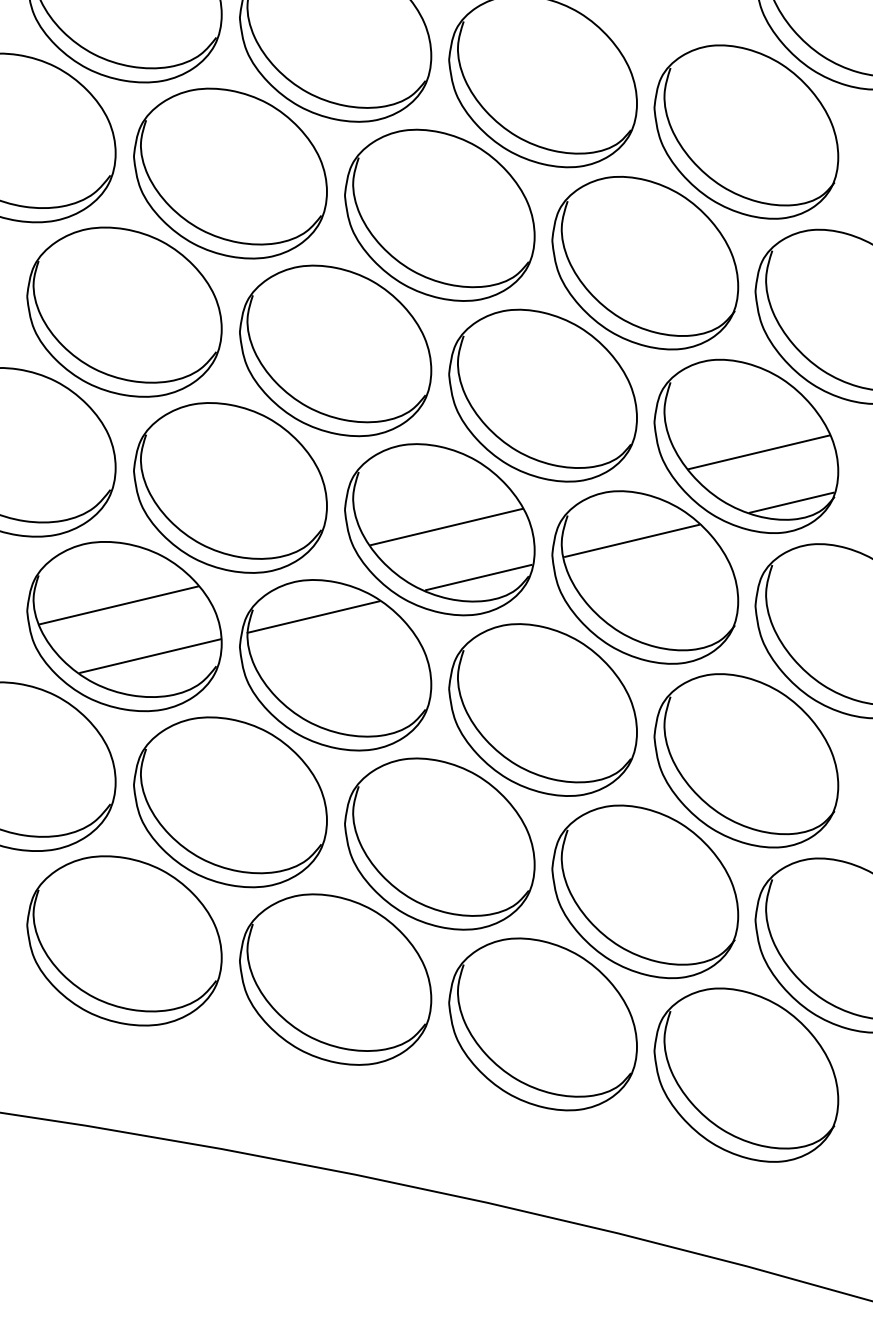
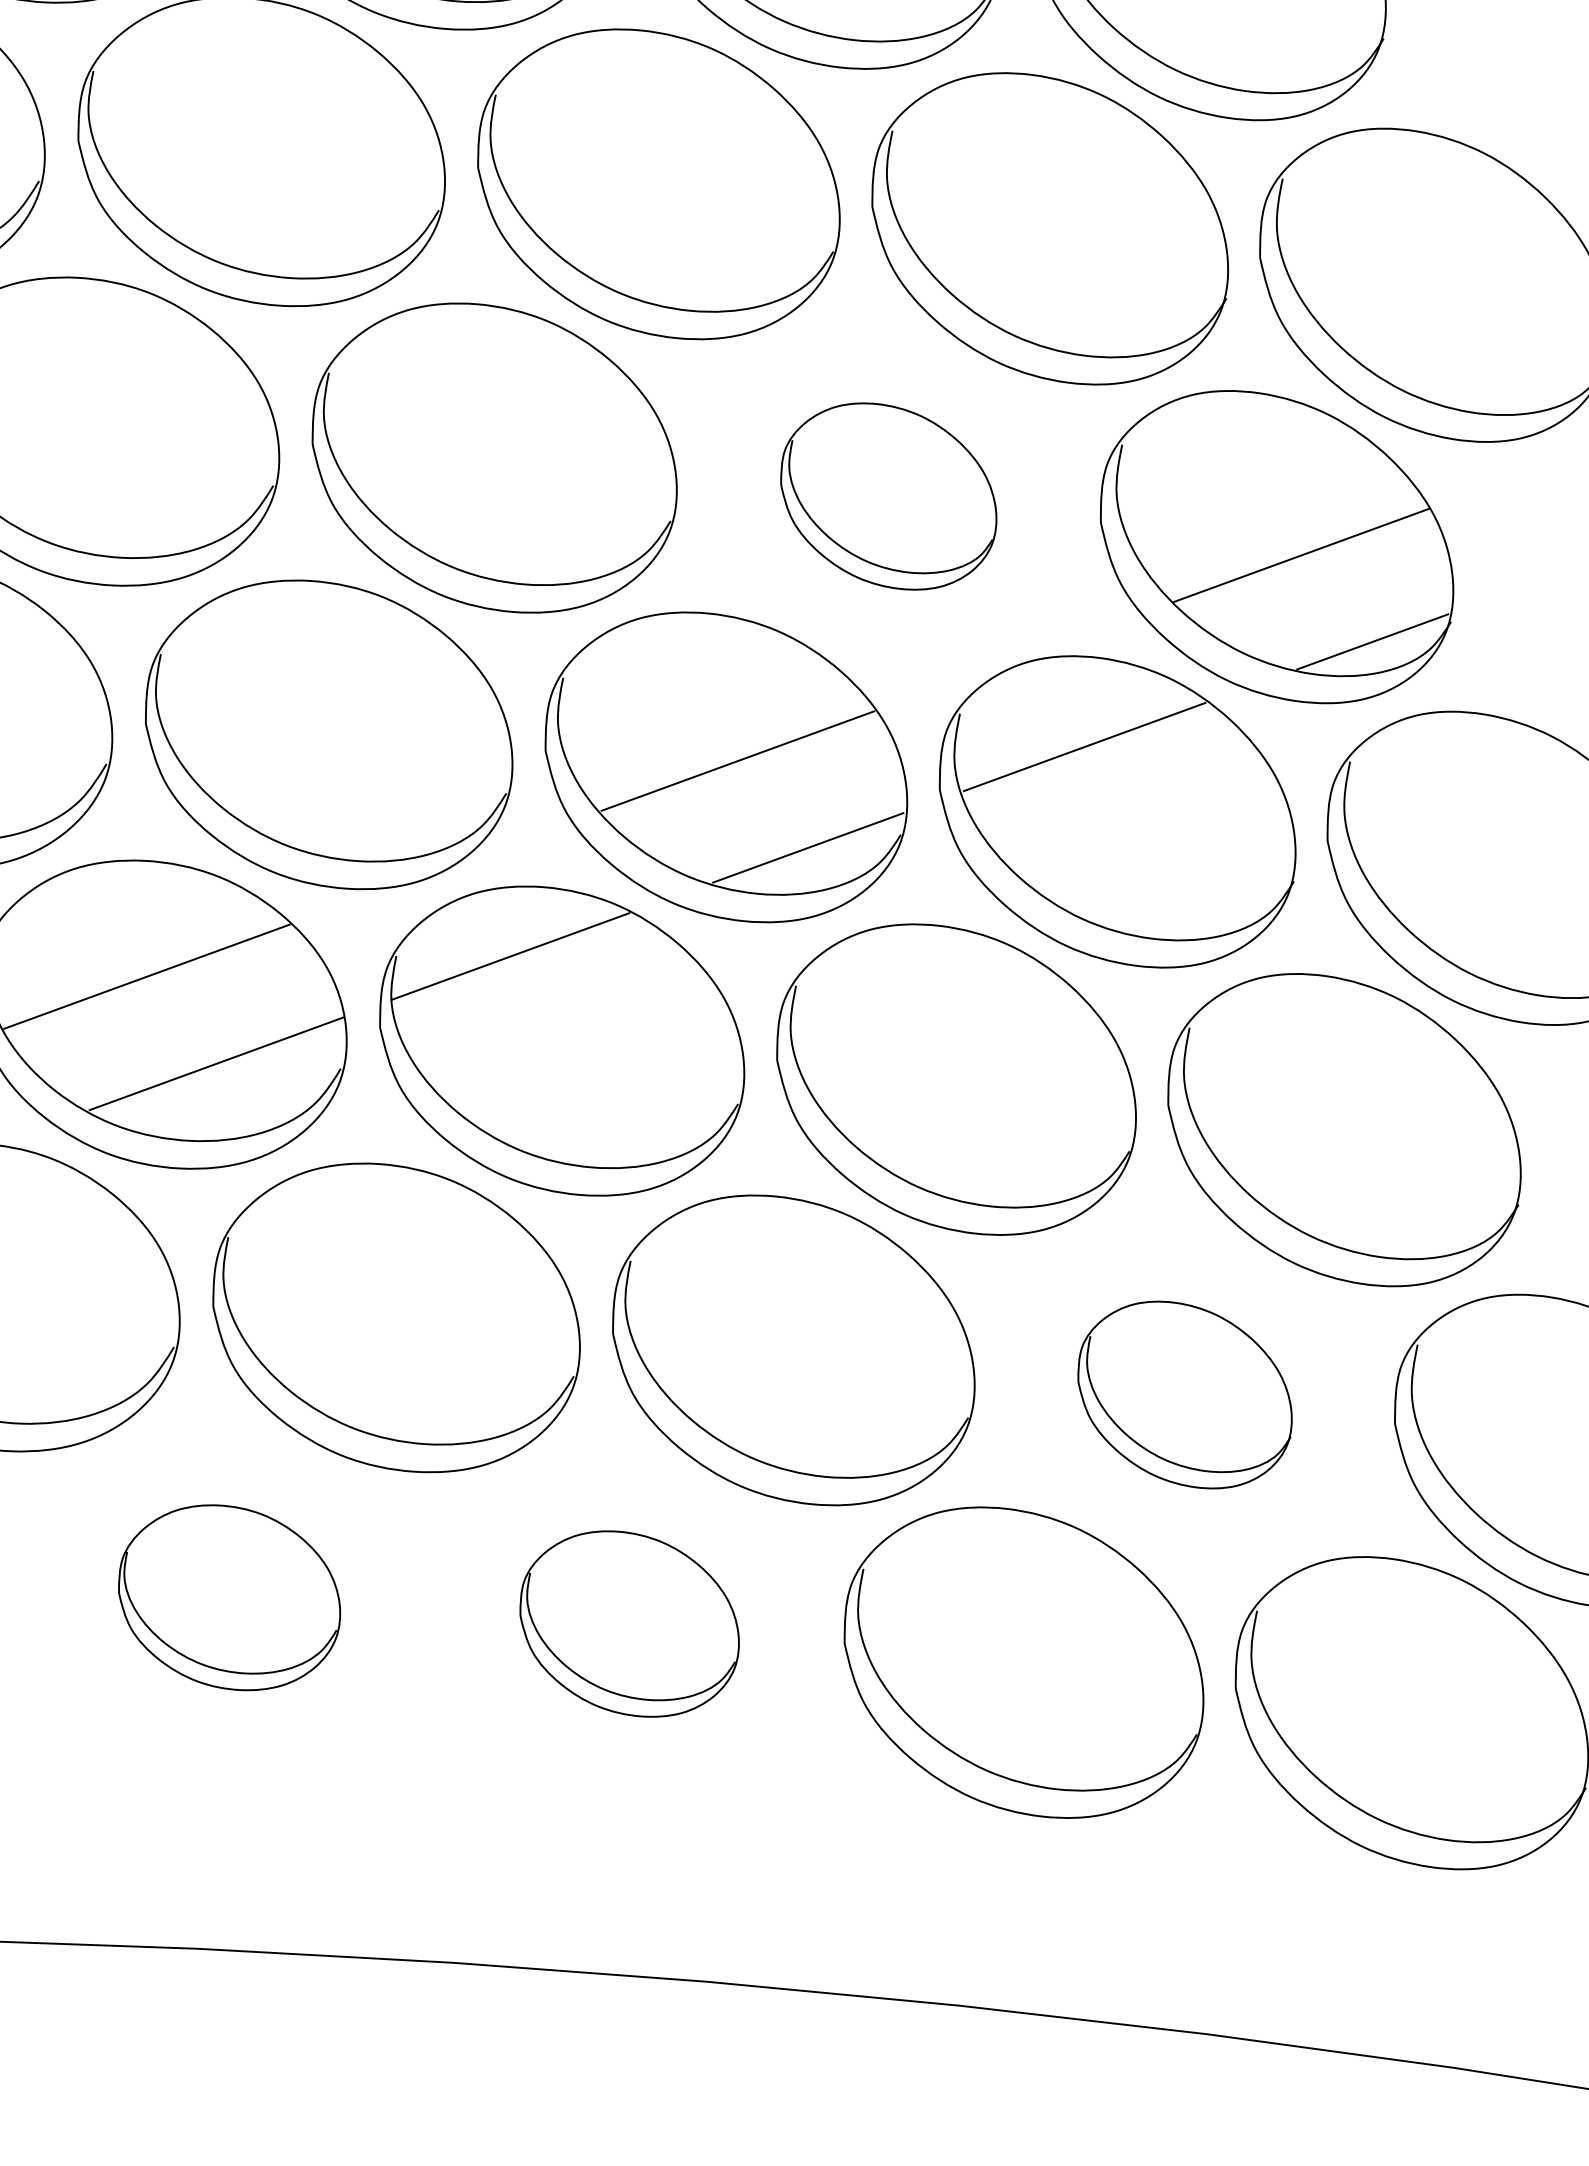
part: (542, 395) -> (887, 496), size x0.6
part: (645, 891) -> (1184, 1394), size x0.6
part: (124, 940) -> (229, 1596), size x0.6
part: (335, 979) -> (628, 1624), size x0.6

